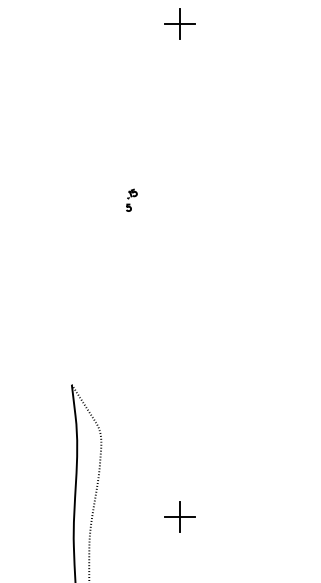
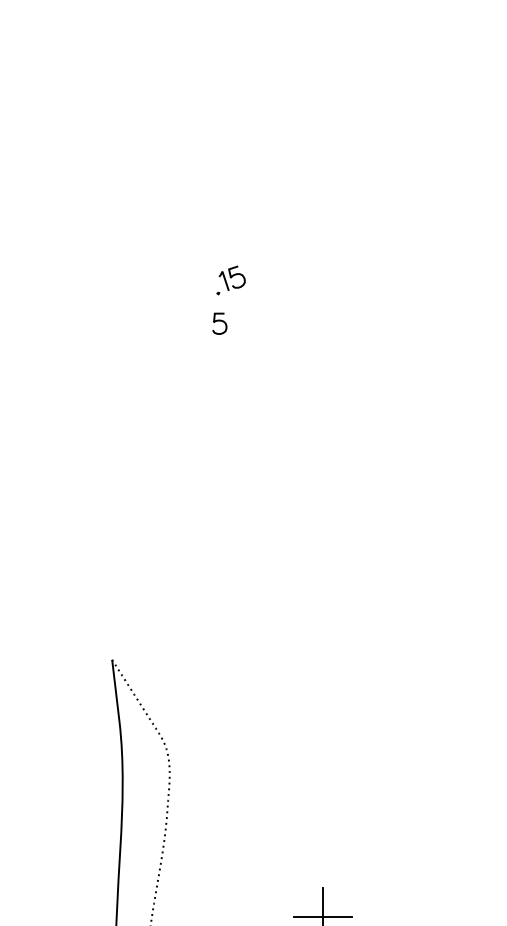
part: (131, 199) -> (228, 298), size x1.6

